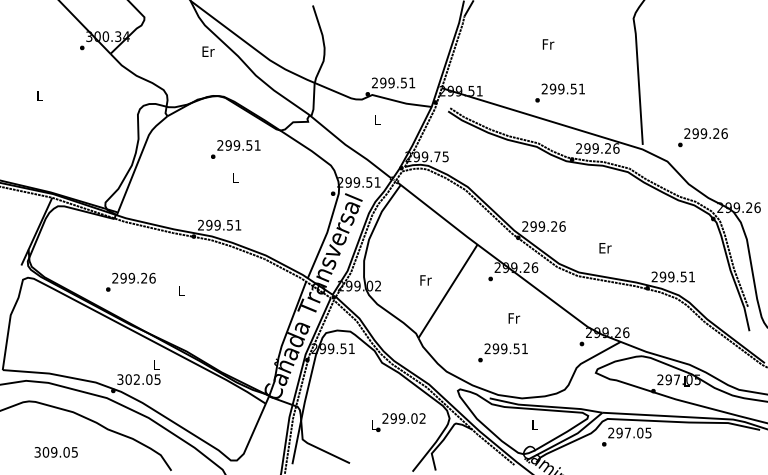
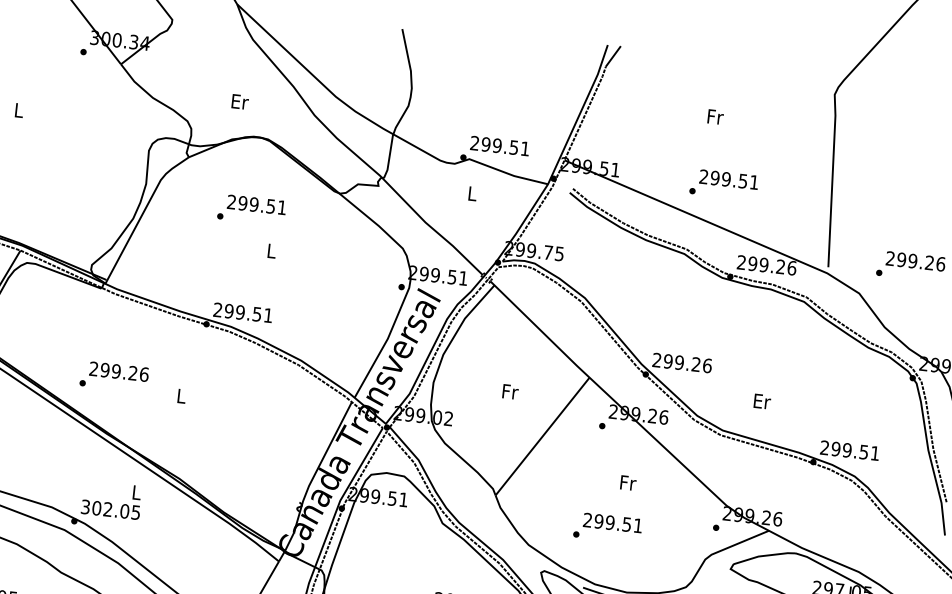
text: (208, 51) -> (240, 101), moved
text: (235, 149) -> (251, 209), moved
text: (425, 280) -> (509, 391), moved

